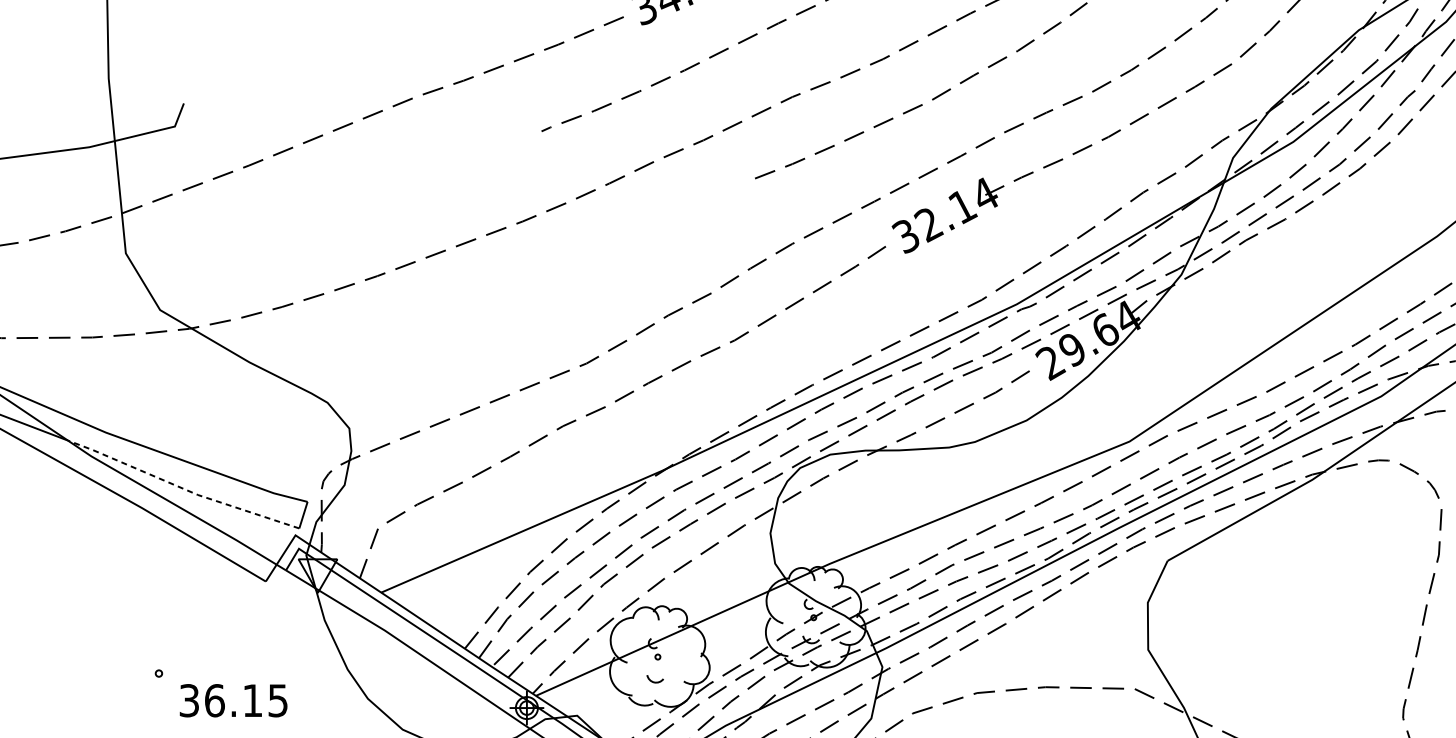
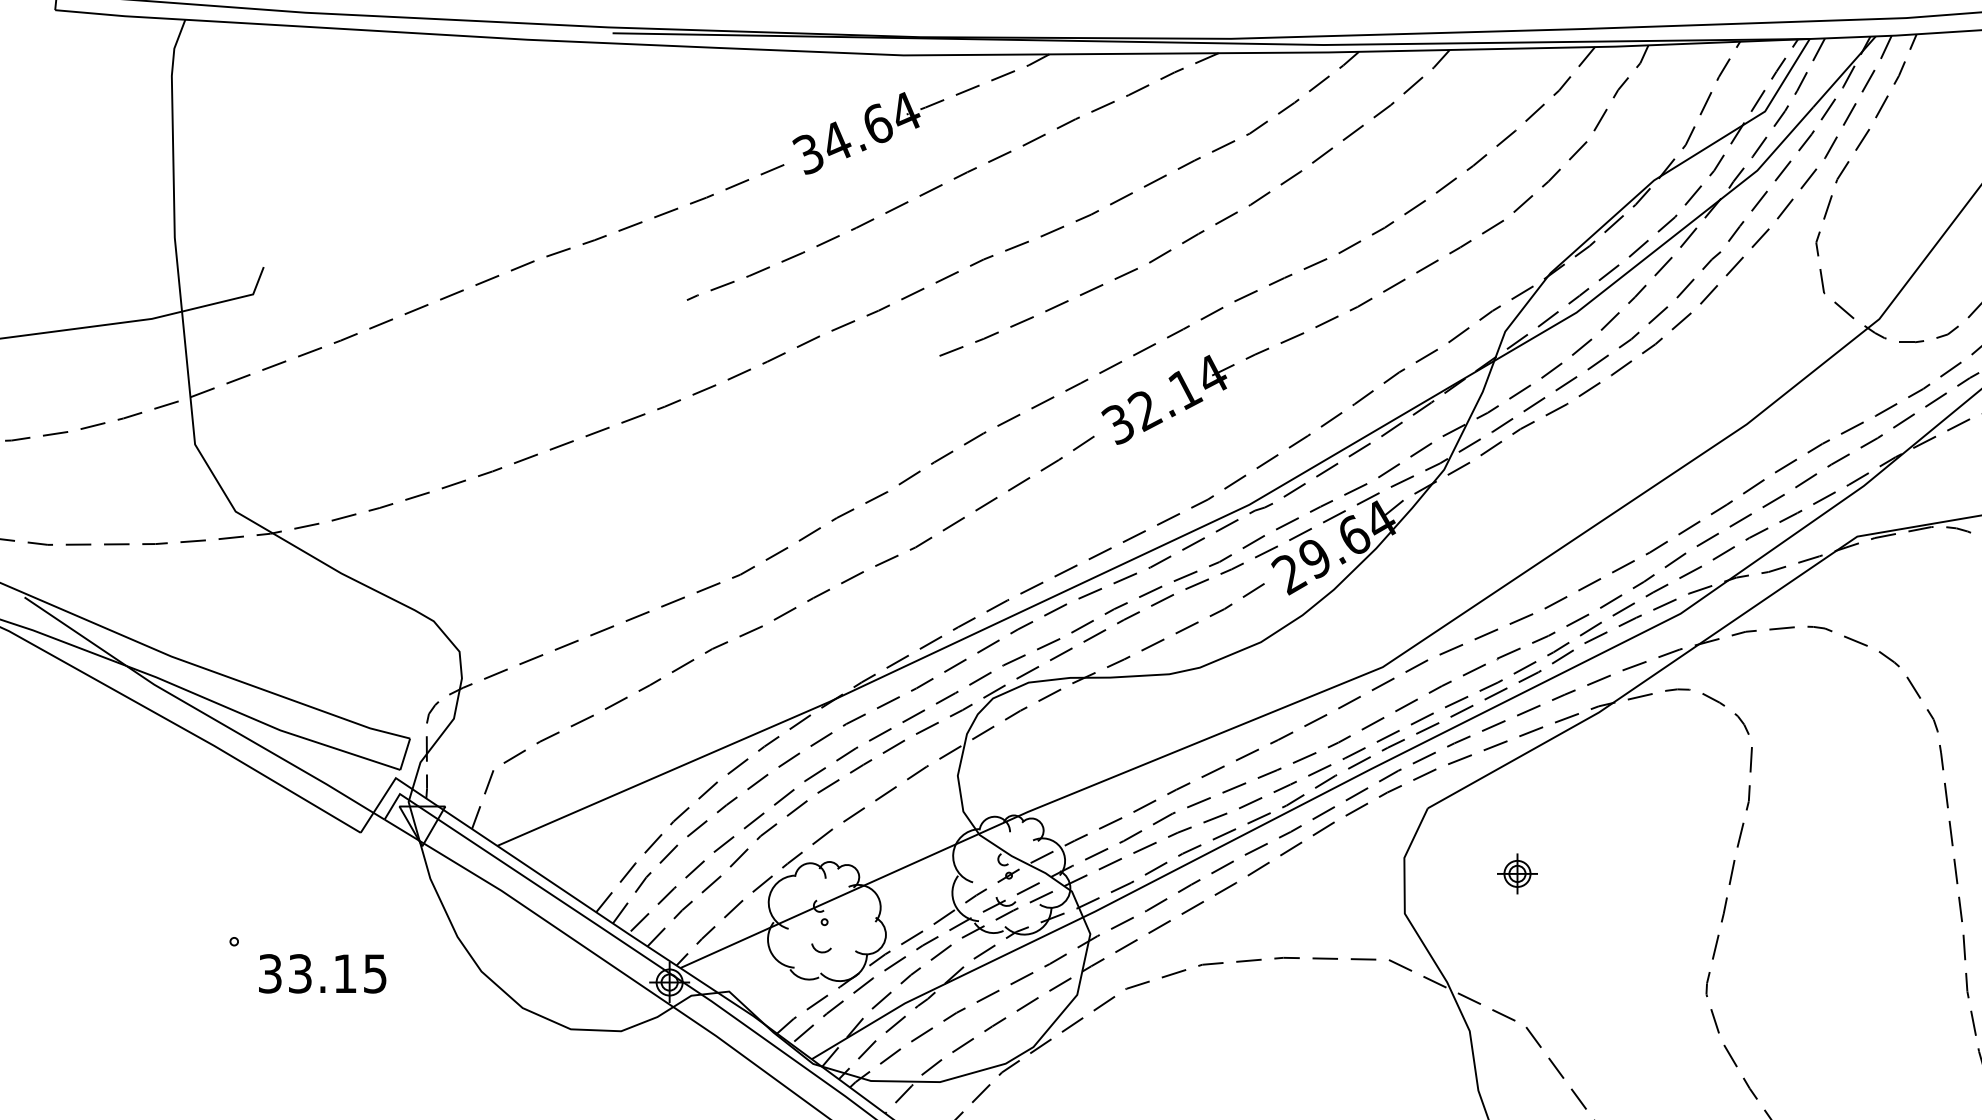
line: (182, 488) -> (262, 722), dashed -> solid
part: (1243, 615) -> (1517, 873), added
text: (214, 700) -> (300, 973), 36.15 -> 33.15

